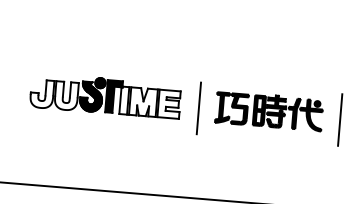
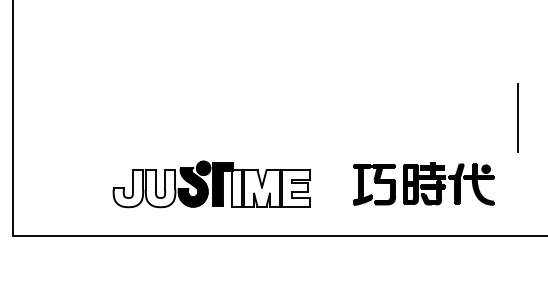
part: (105, 95) -> (211, 184), moved
line: (199, 108) -> (331, 117), removed
part: (269, 110) -> (423, 183), moved

